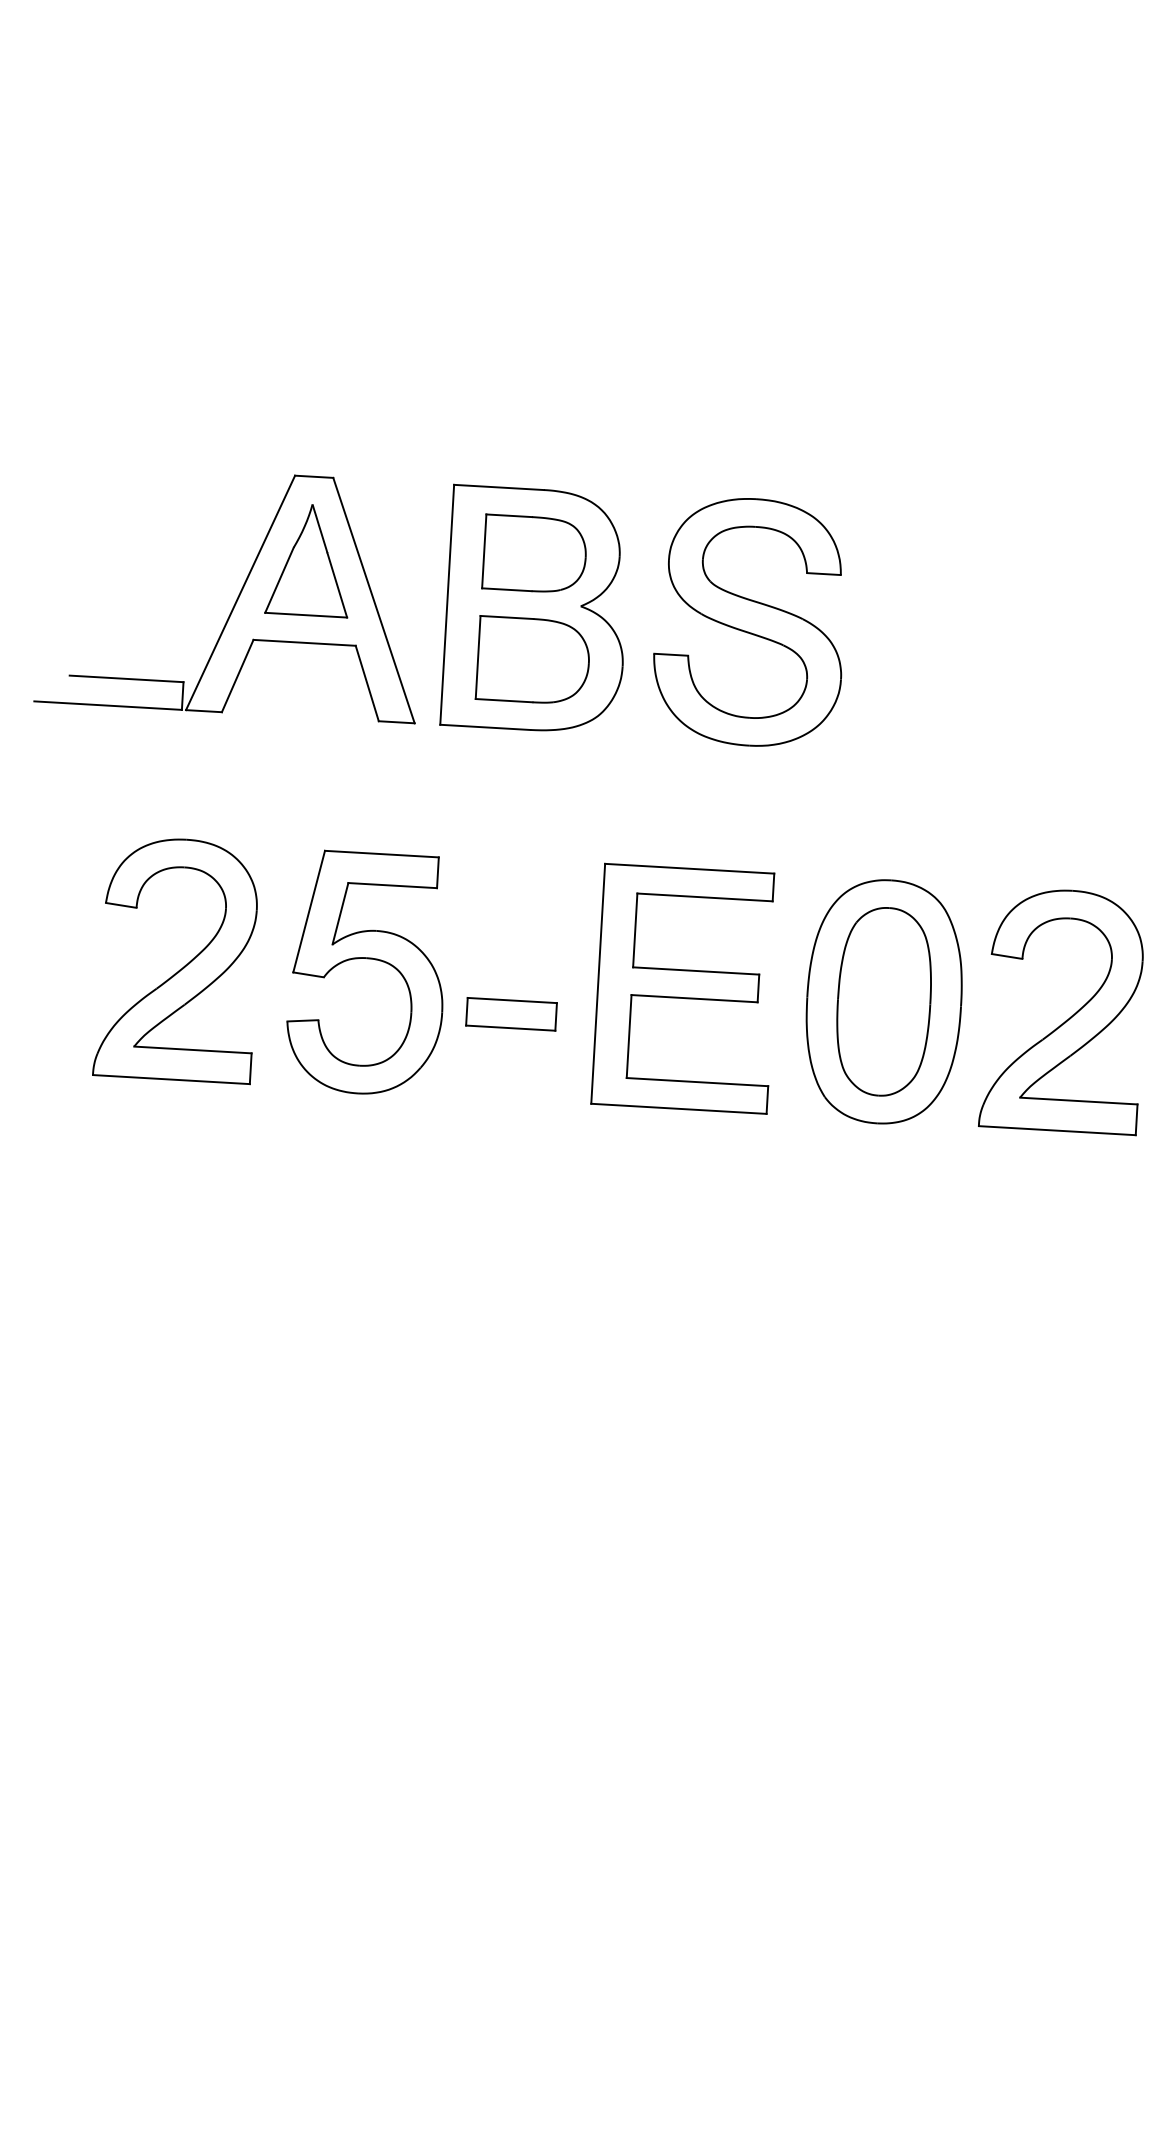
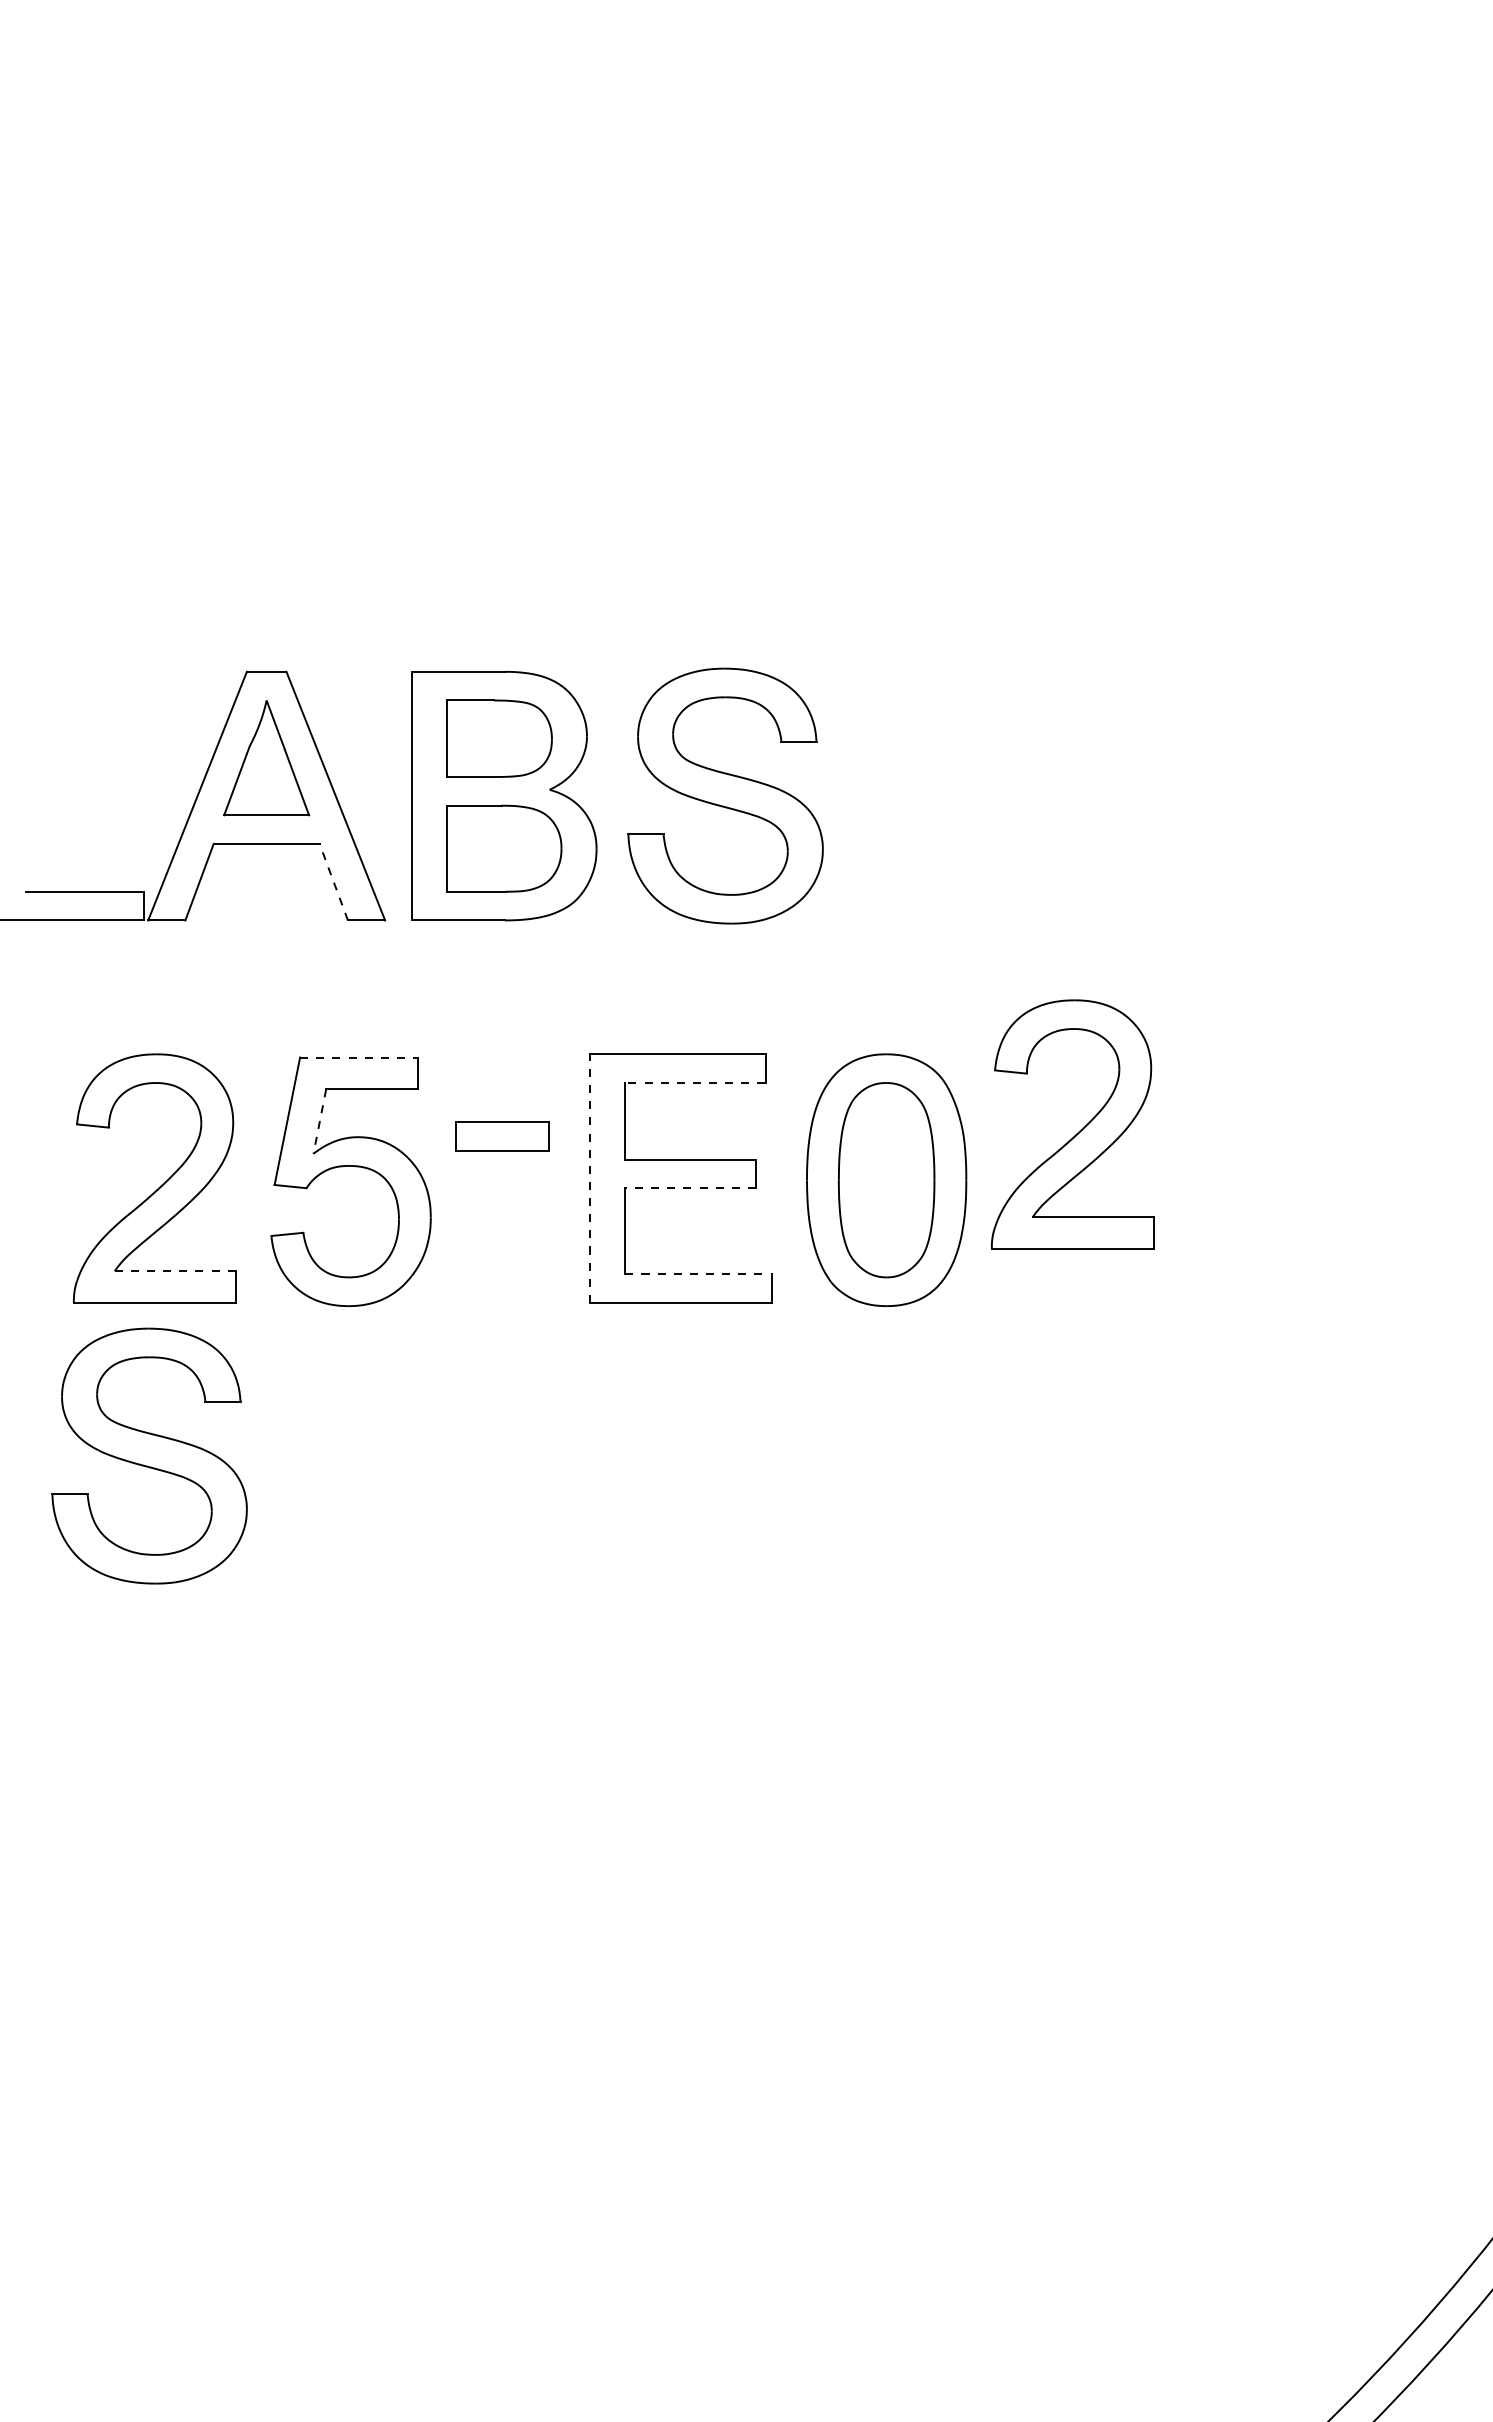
line: (366, 683) -> (333, 882), solid -> dashed
line: (382, 854) -> (359, 1057), solid -> dashed
line: (704, 897) -> (694, 1083), solid -> dashed
line: (340, 913) -> (319, 1121), solid -> dashed
line: (598, 983) -> (590, 1178), solid -> dashed
line: (694, 998) -> (690, 1188), solid -> dashed
part: (511, 1014) -> (502, 1136), moved
part: (1070, 1016) -> (1079, 1130), moved
line: (192, 1050) -> (175, 1271), solid -> dashed
line: (698, 1082) -> (699, 1274), solid -> dashed
part: (157, 1226) -> (149, 1455), added

